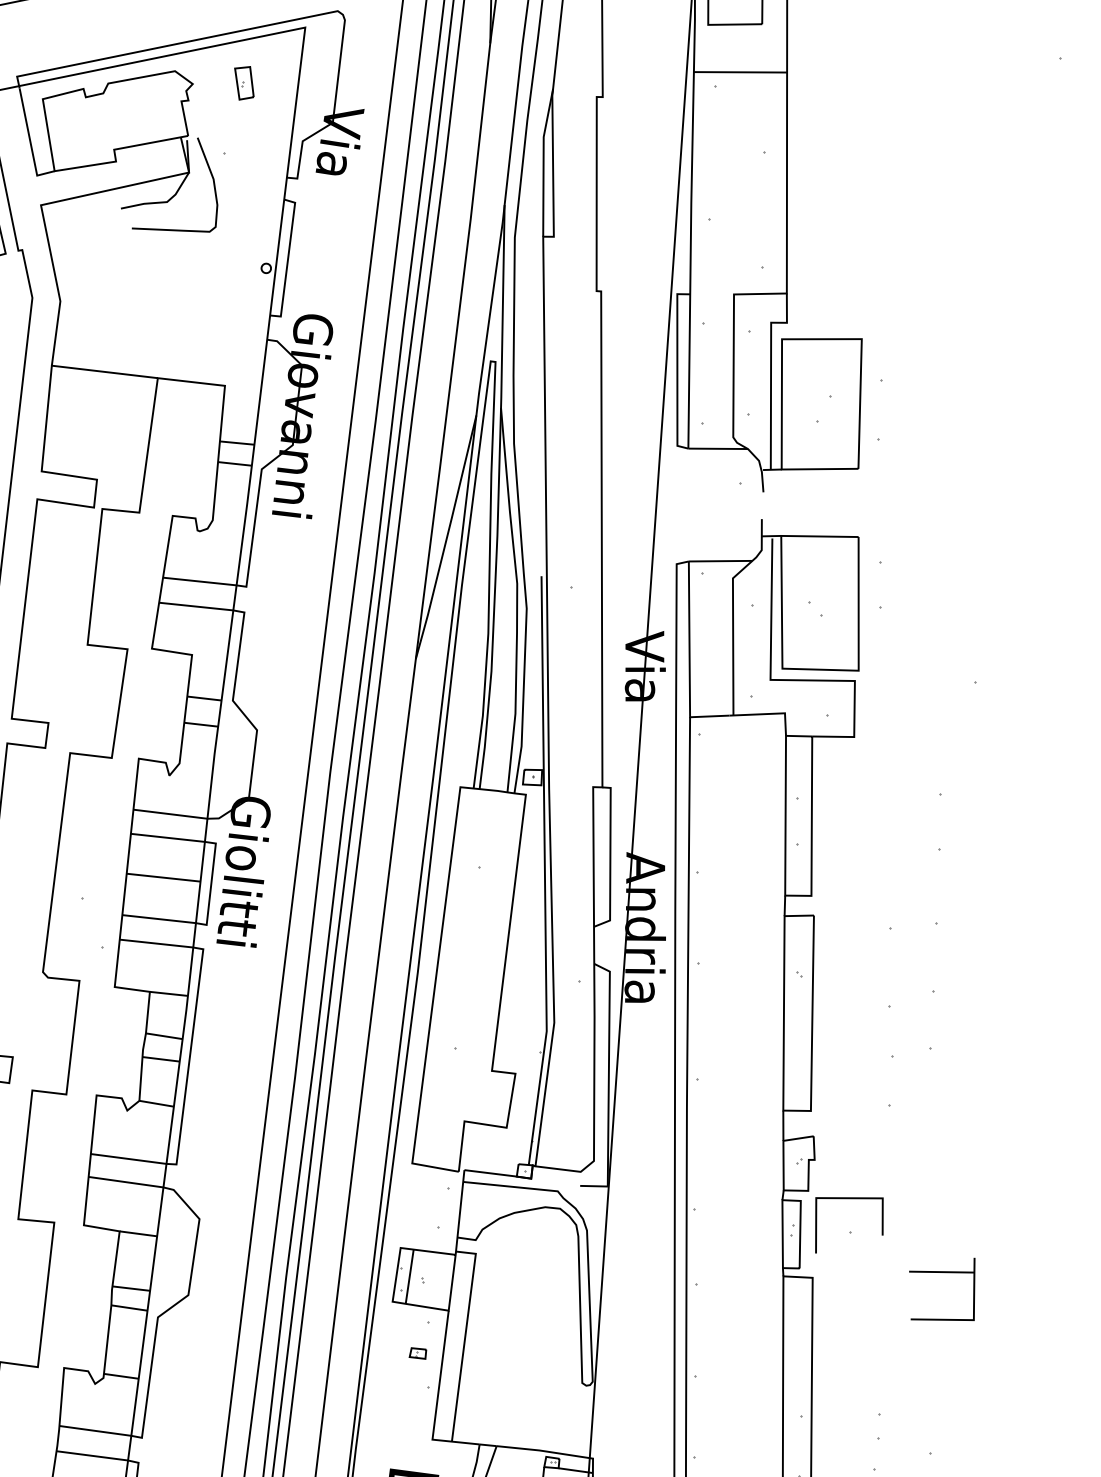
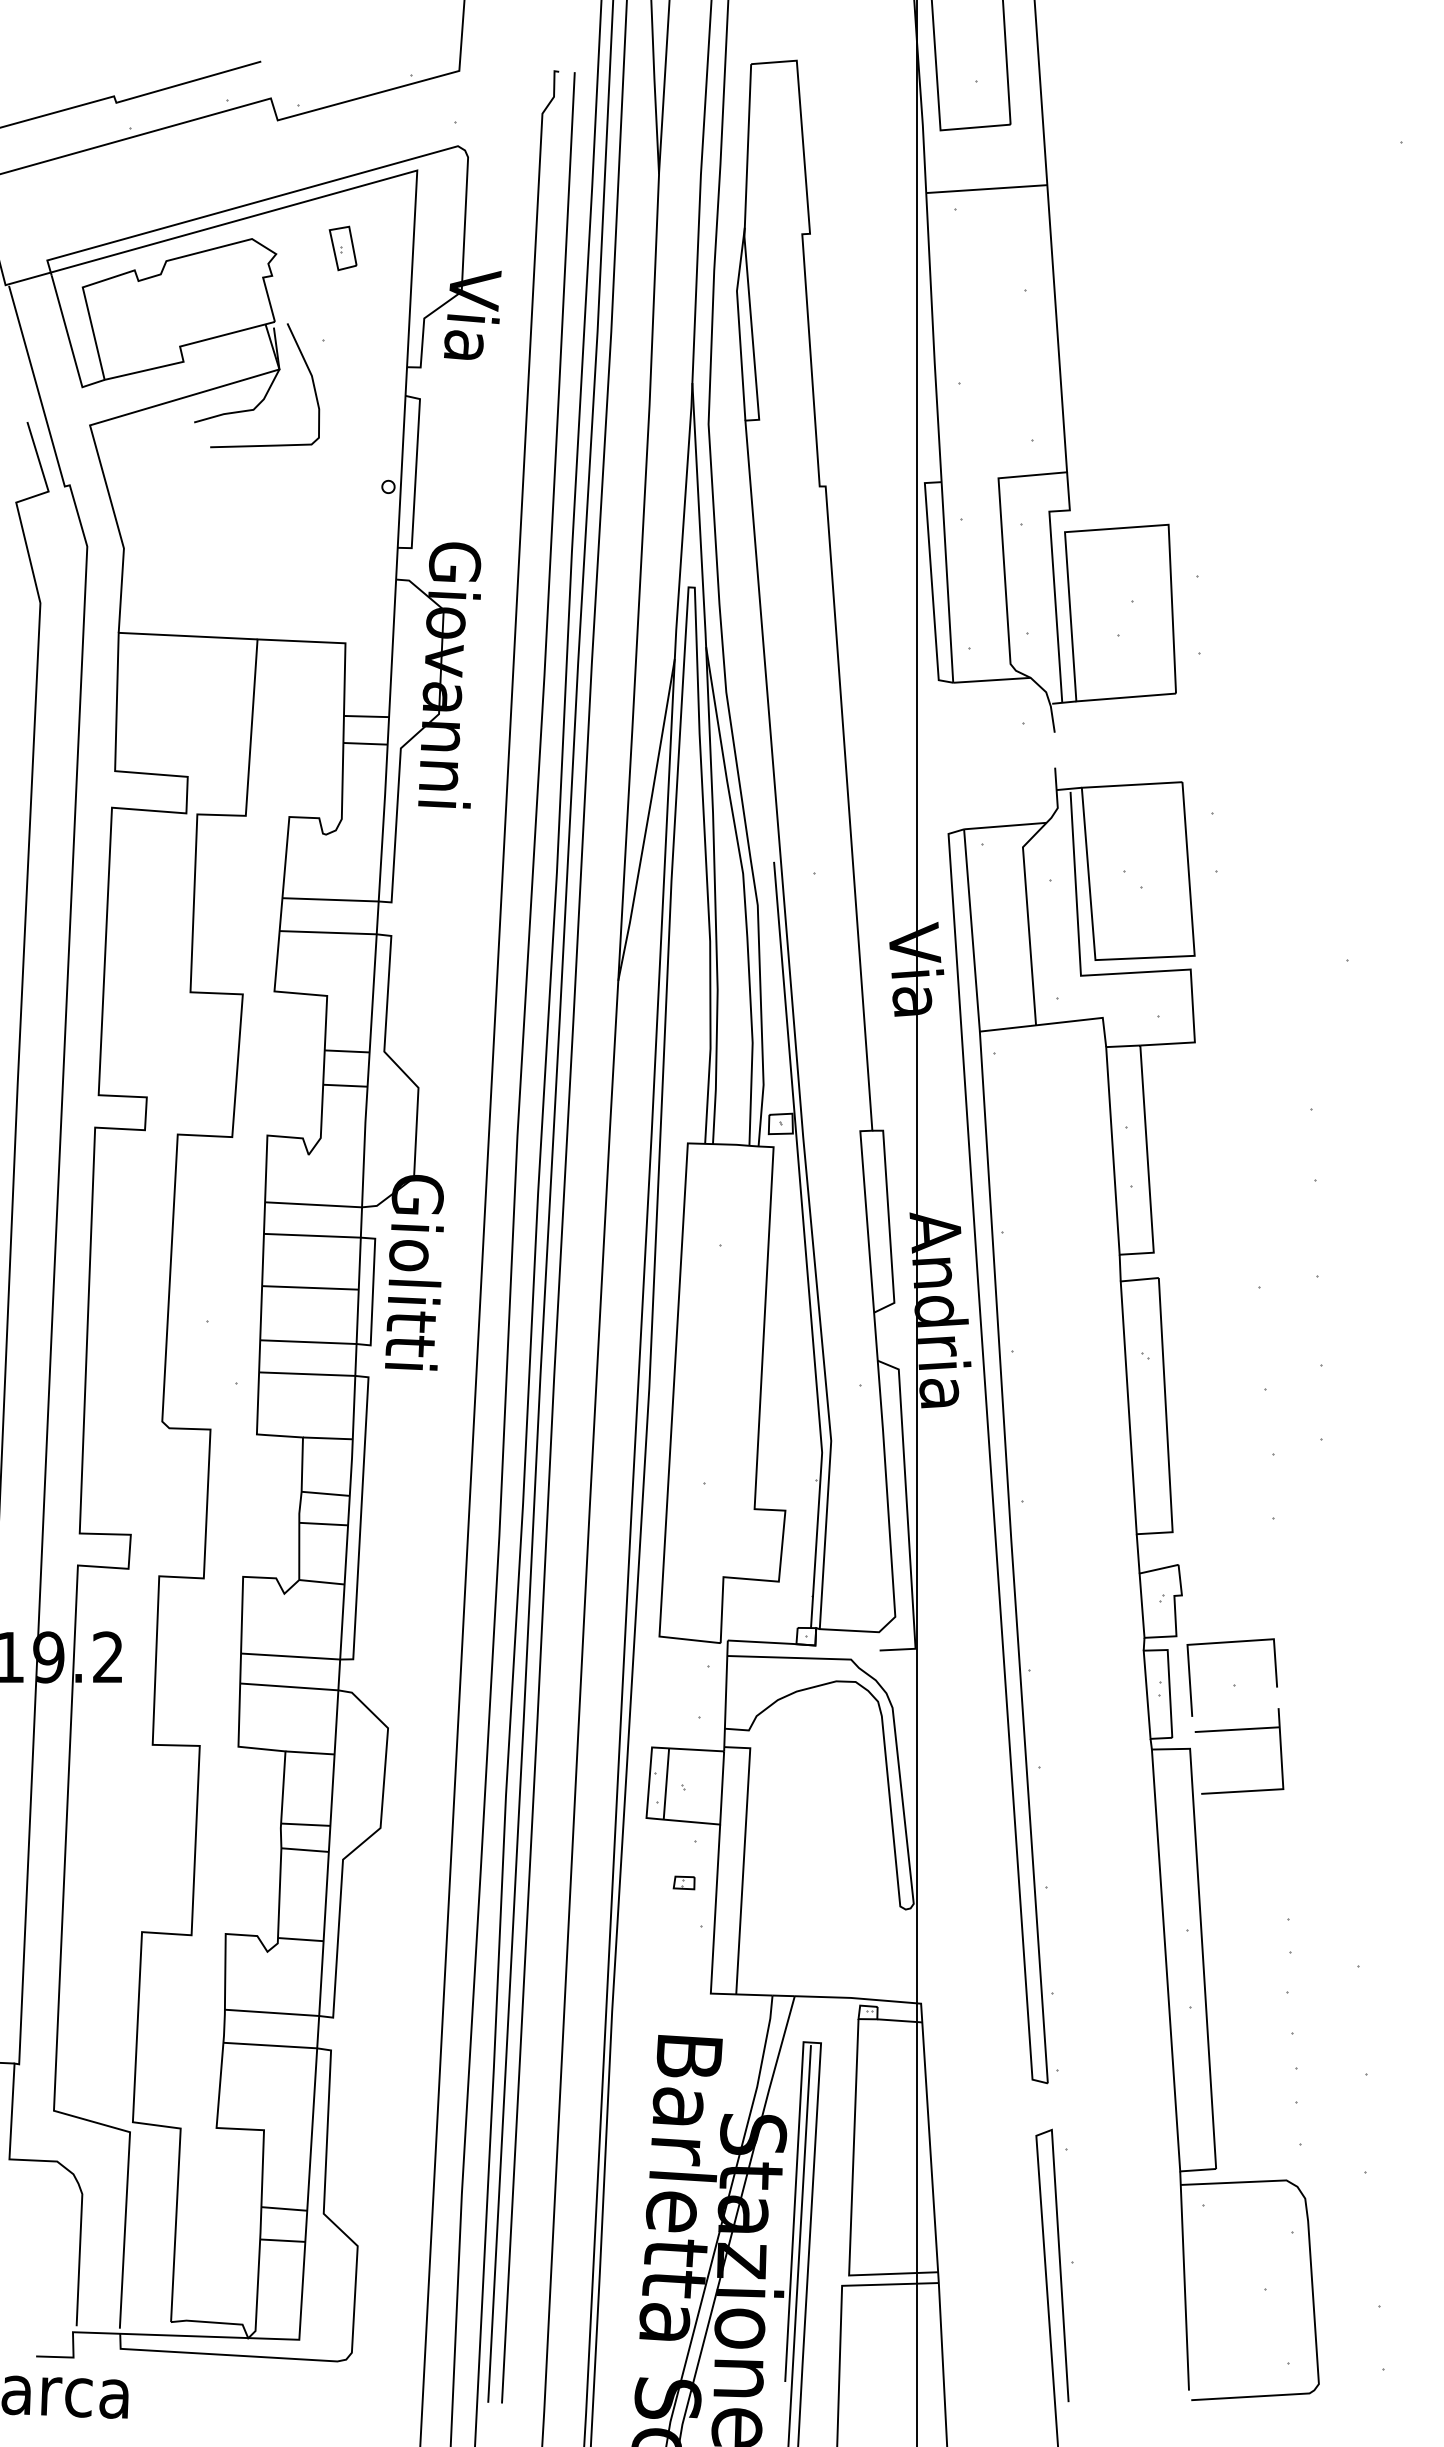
part: (943, 1272) -> (1239, 1730), moved

